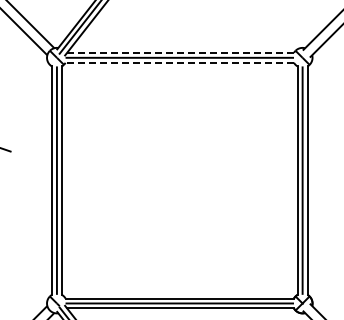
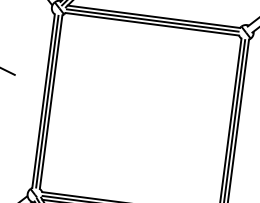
line: (180, 52) -> (153, 16), dashed -> solid
line: (179, 62) -> (152, 24), dashed -> solid

